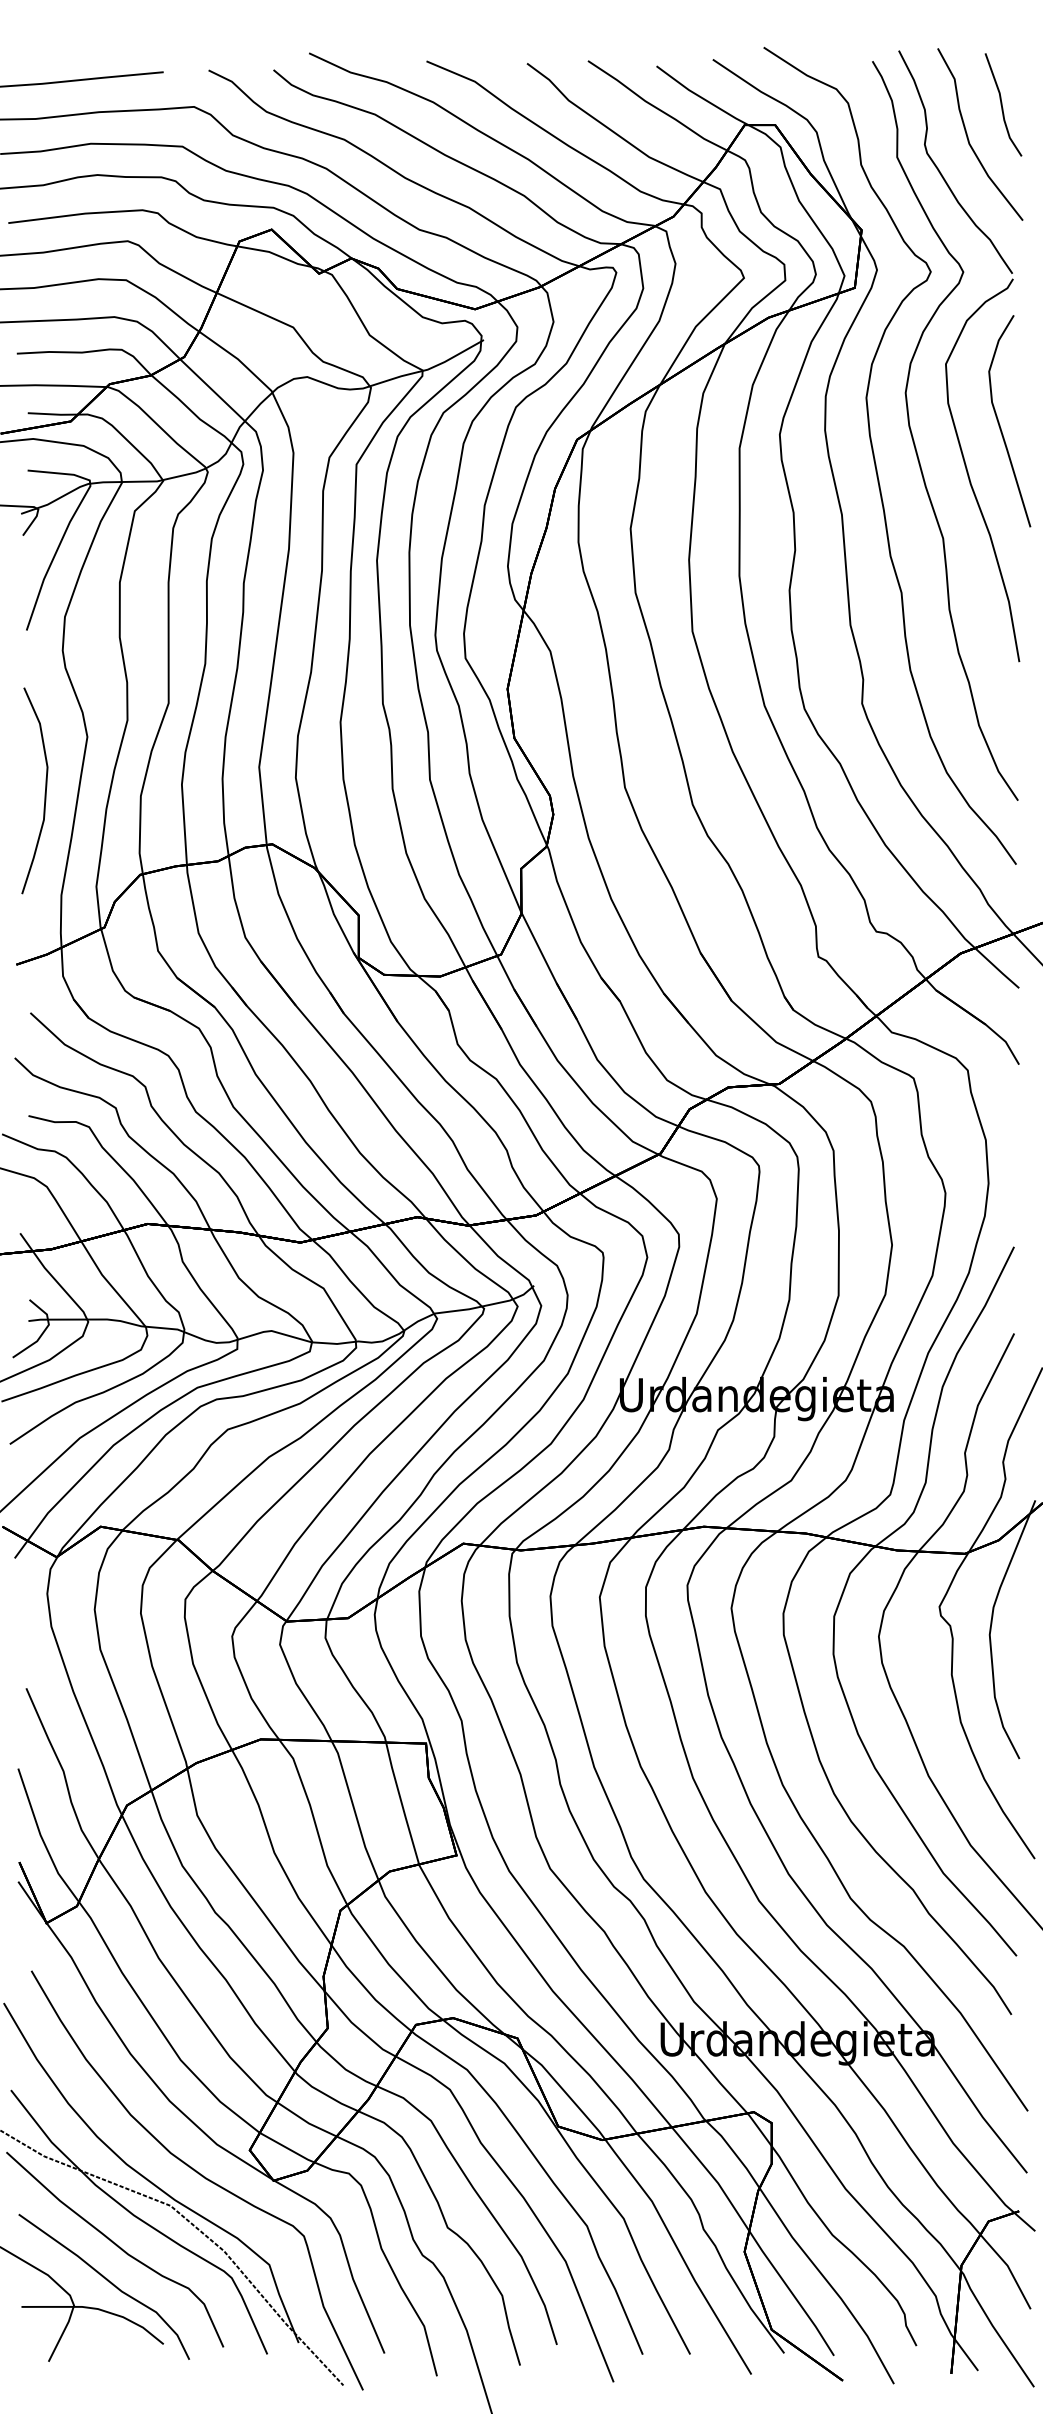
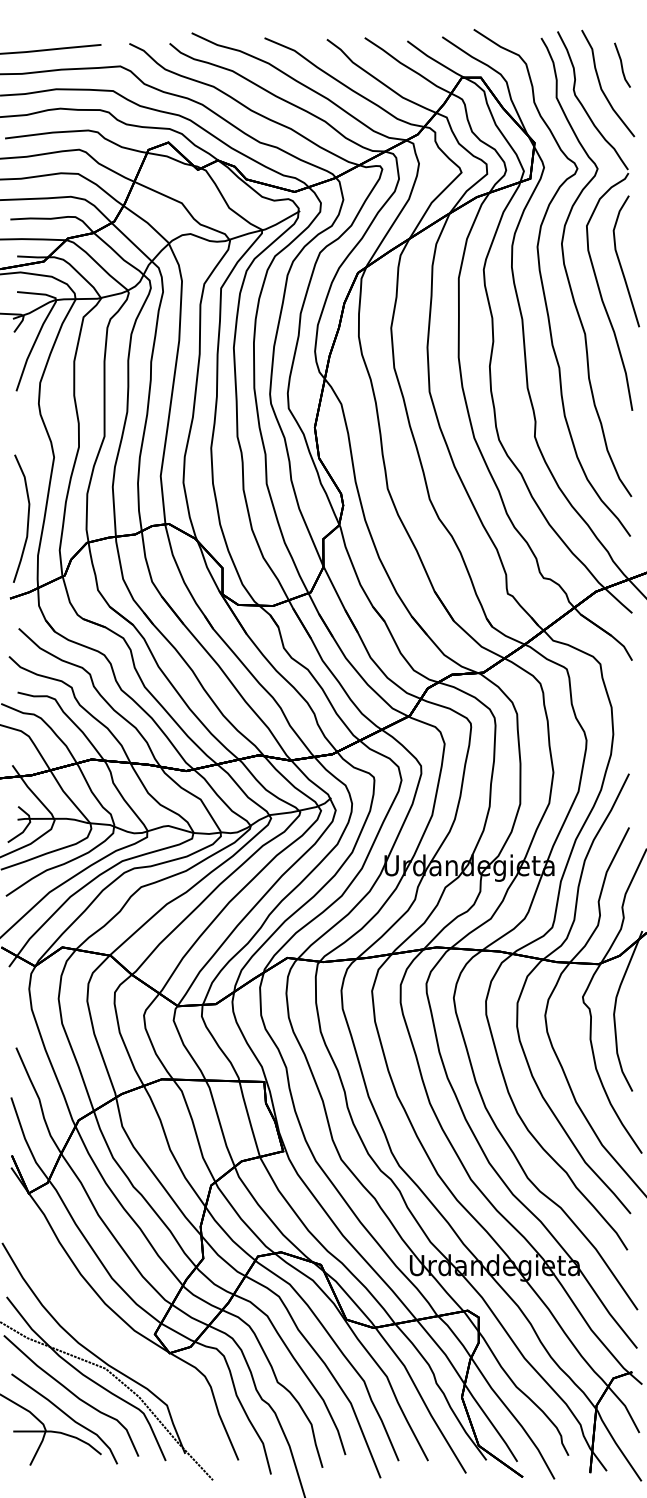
part: (1003, 105) -> (622, 65), size x0.7
curve: (44, 790) -> (27, 518), moved
curve: (197, 2174) -> (122, 1349), removed

